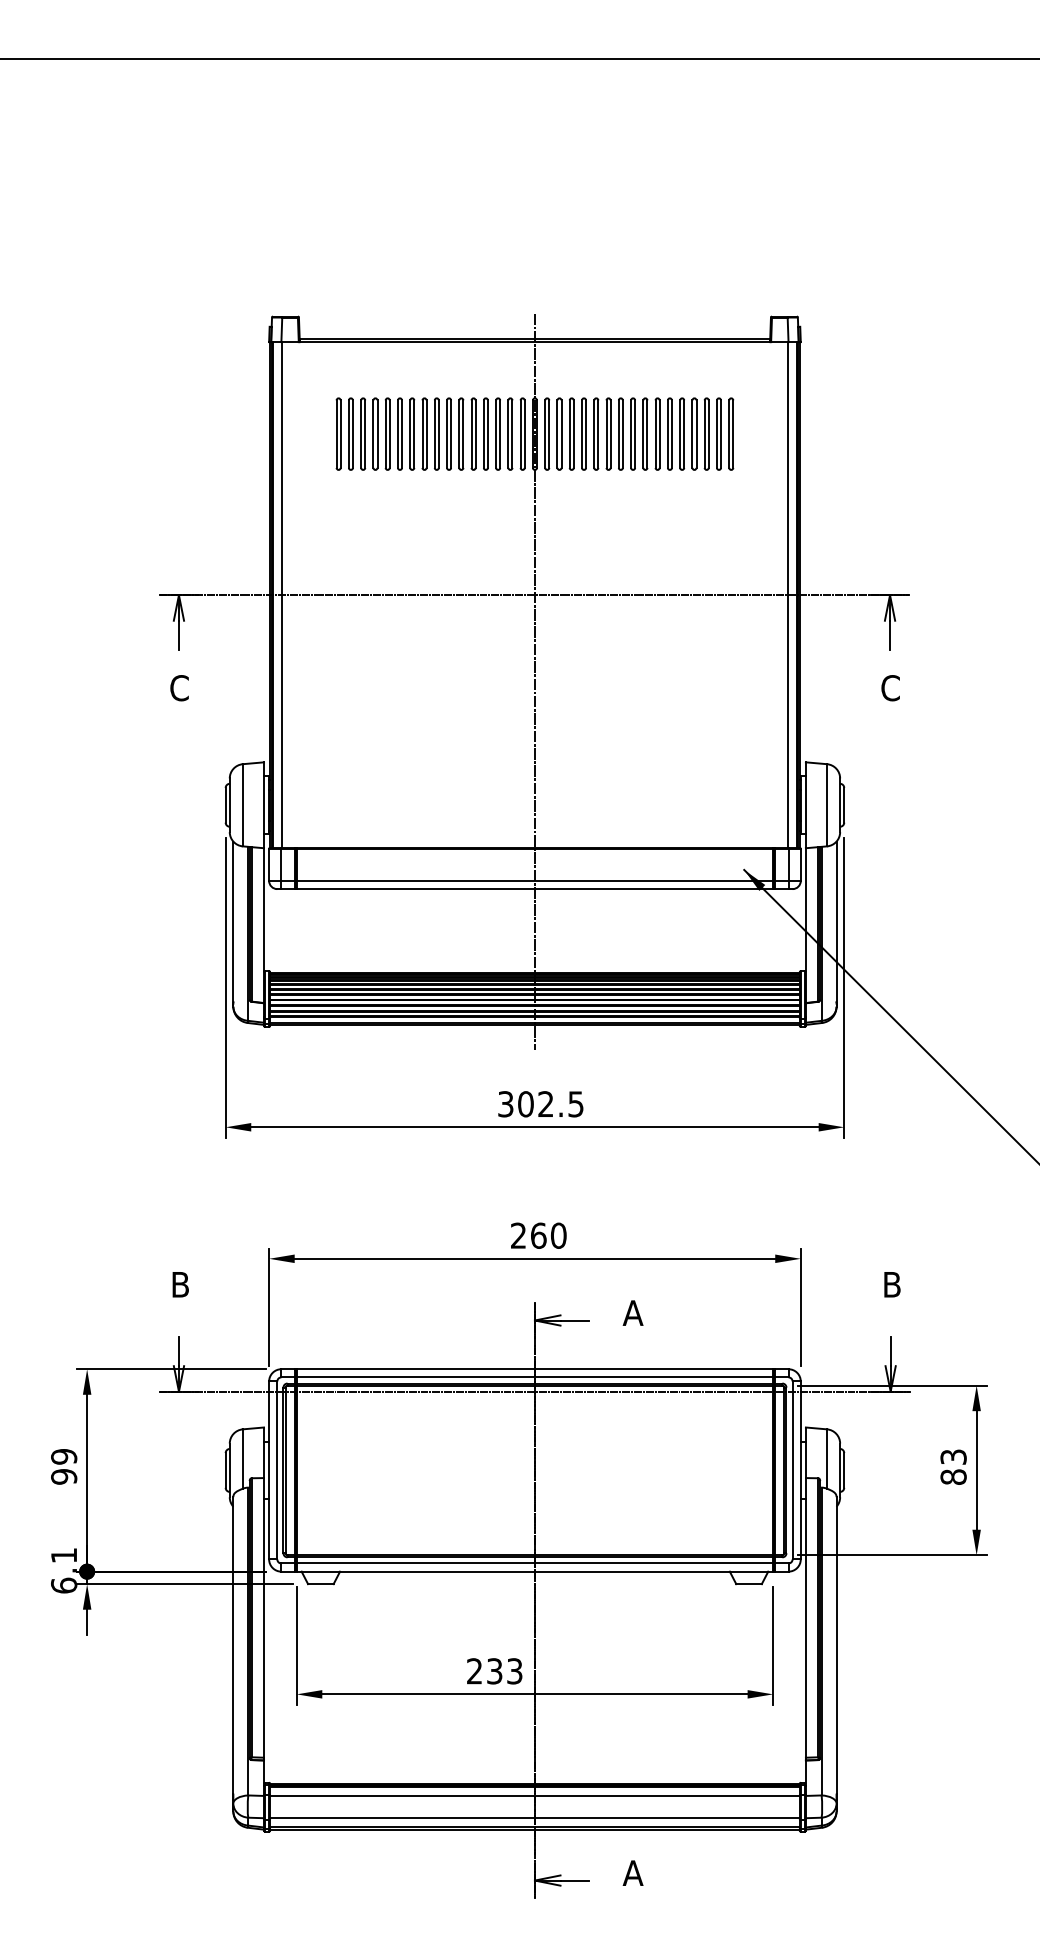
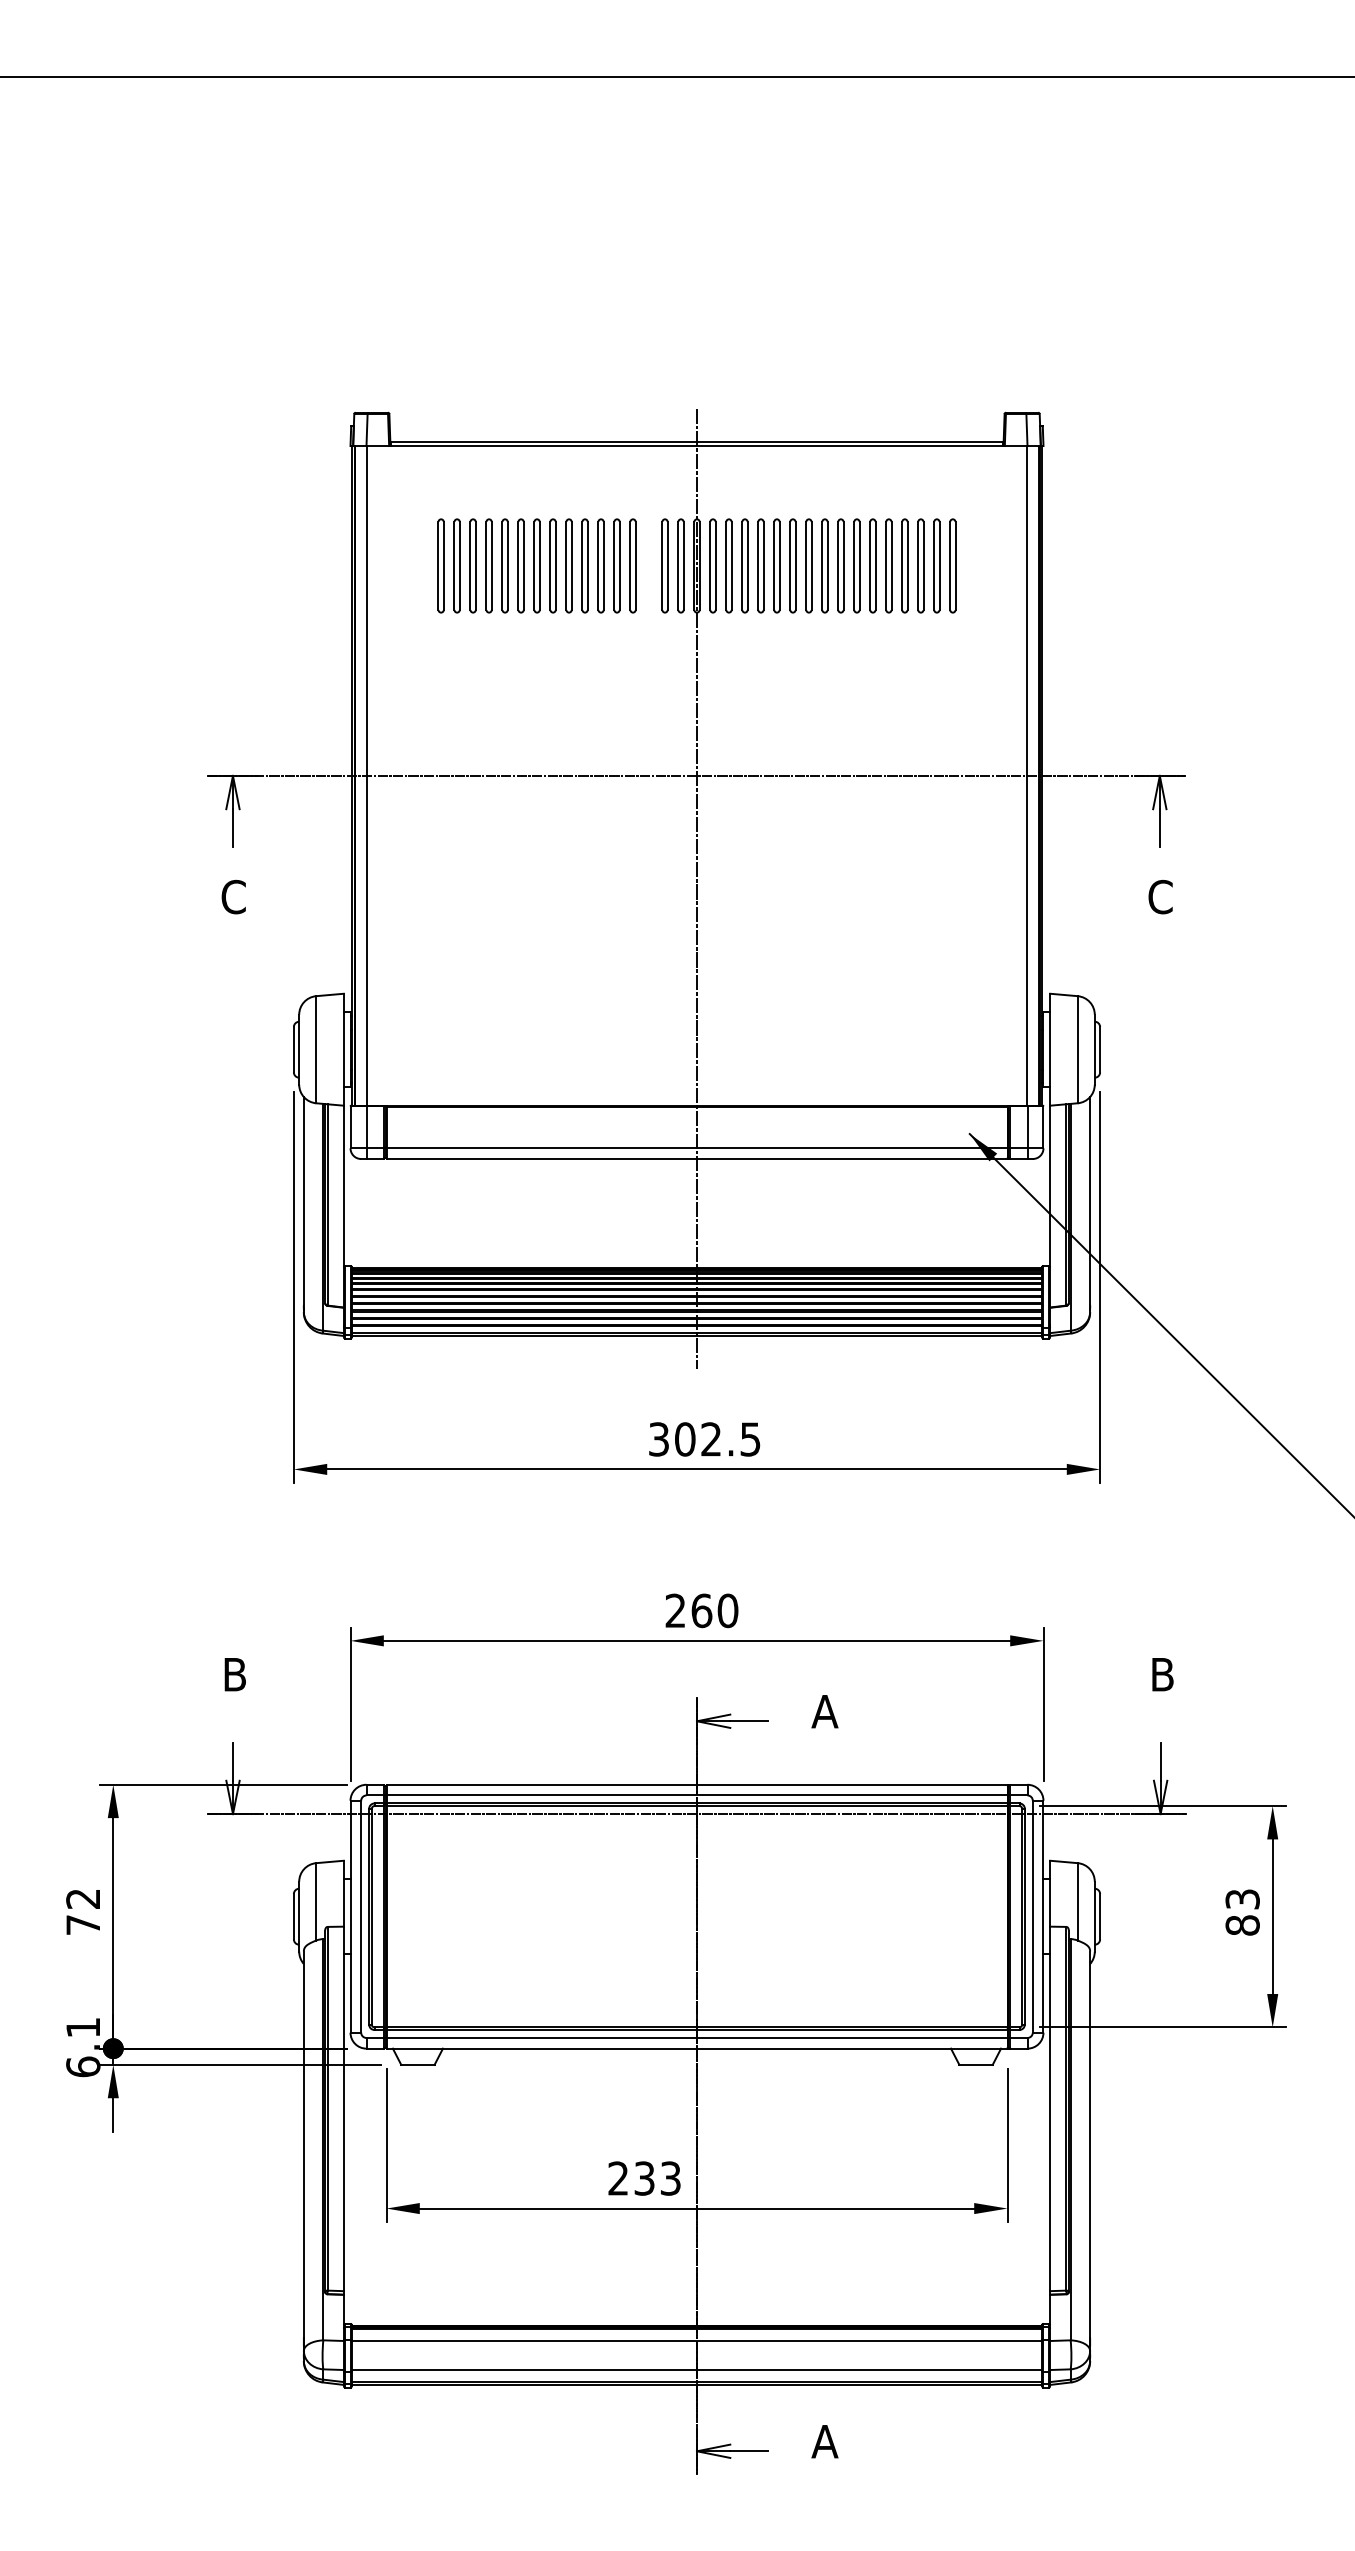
part: (497, 433) -> (648, 565), removed
text: (64, 1466) -> (83, 1911), 99 -> 72

